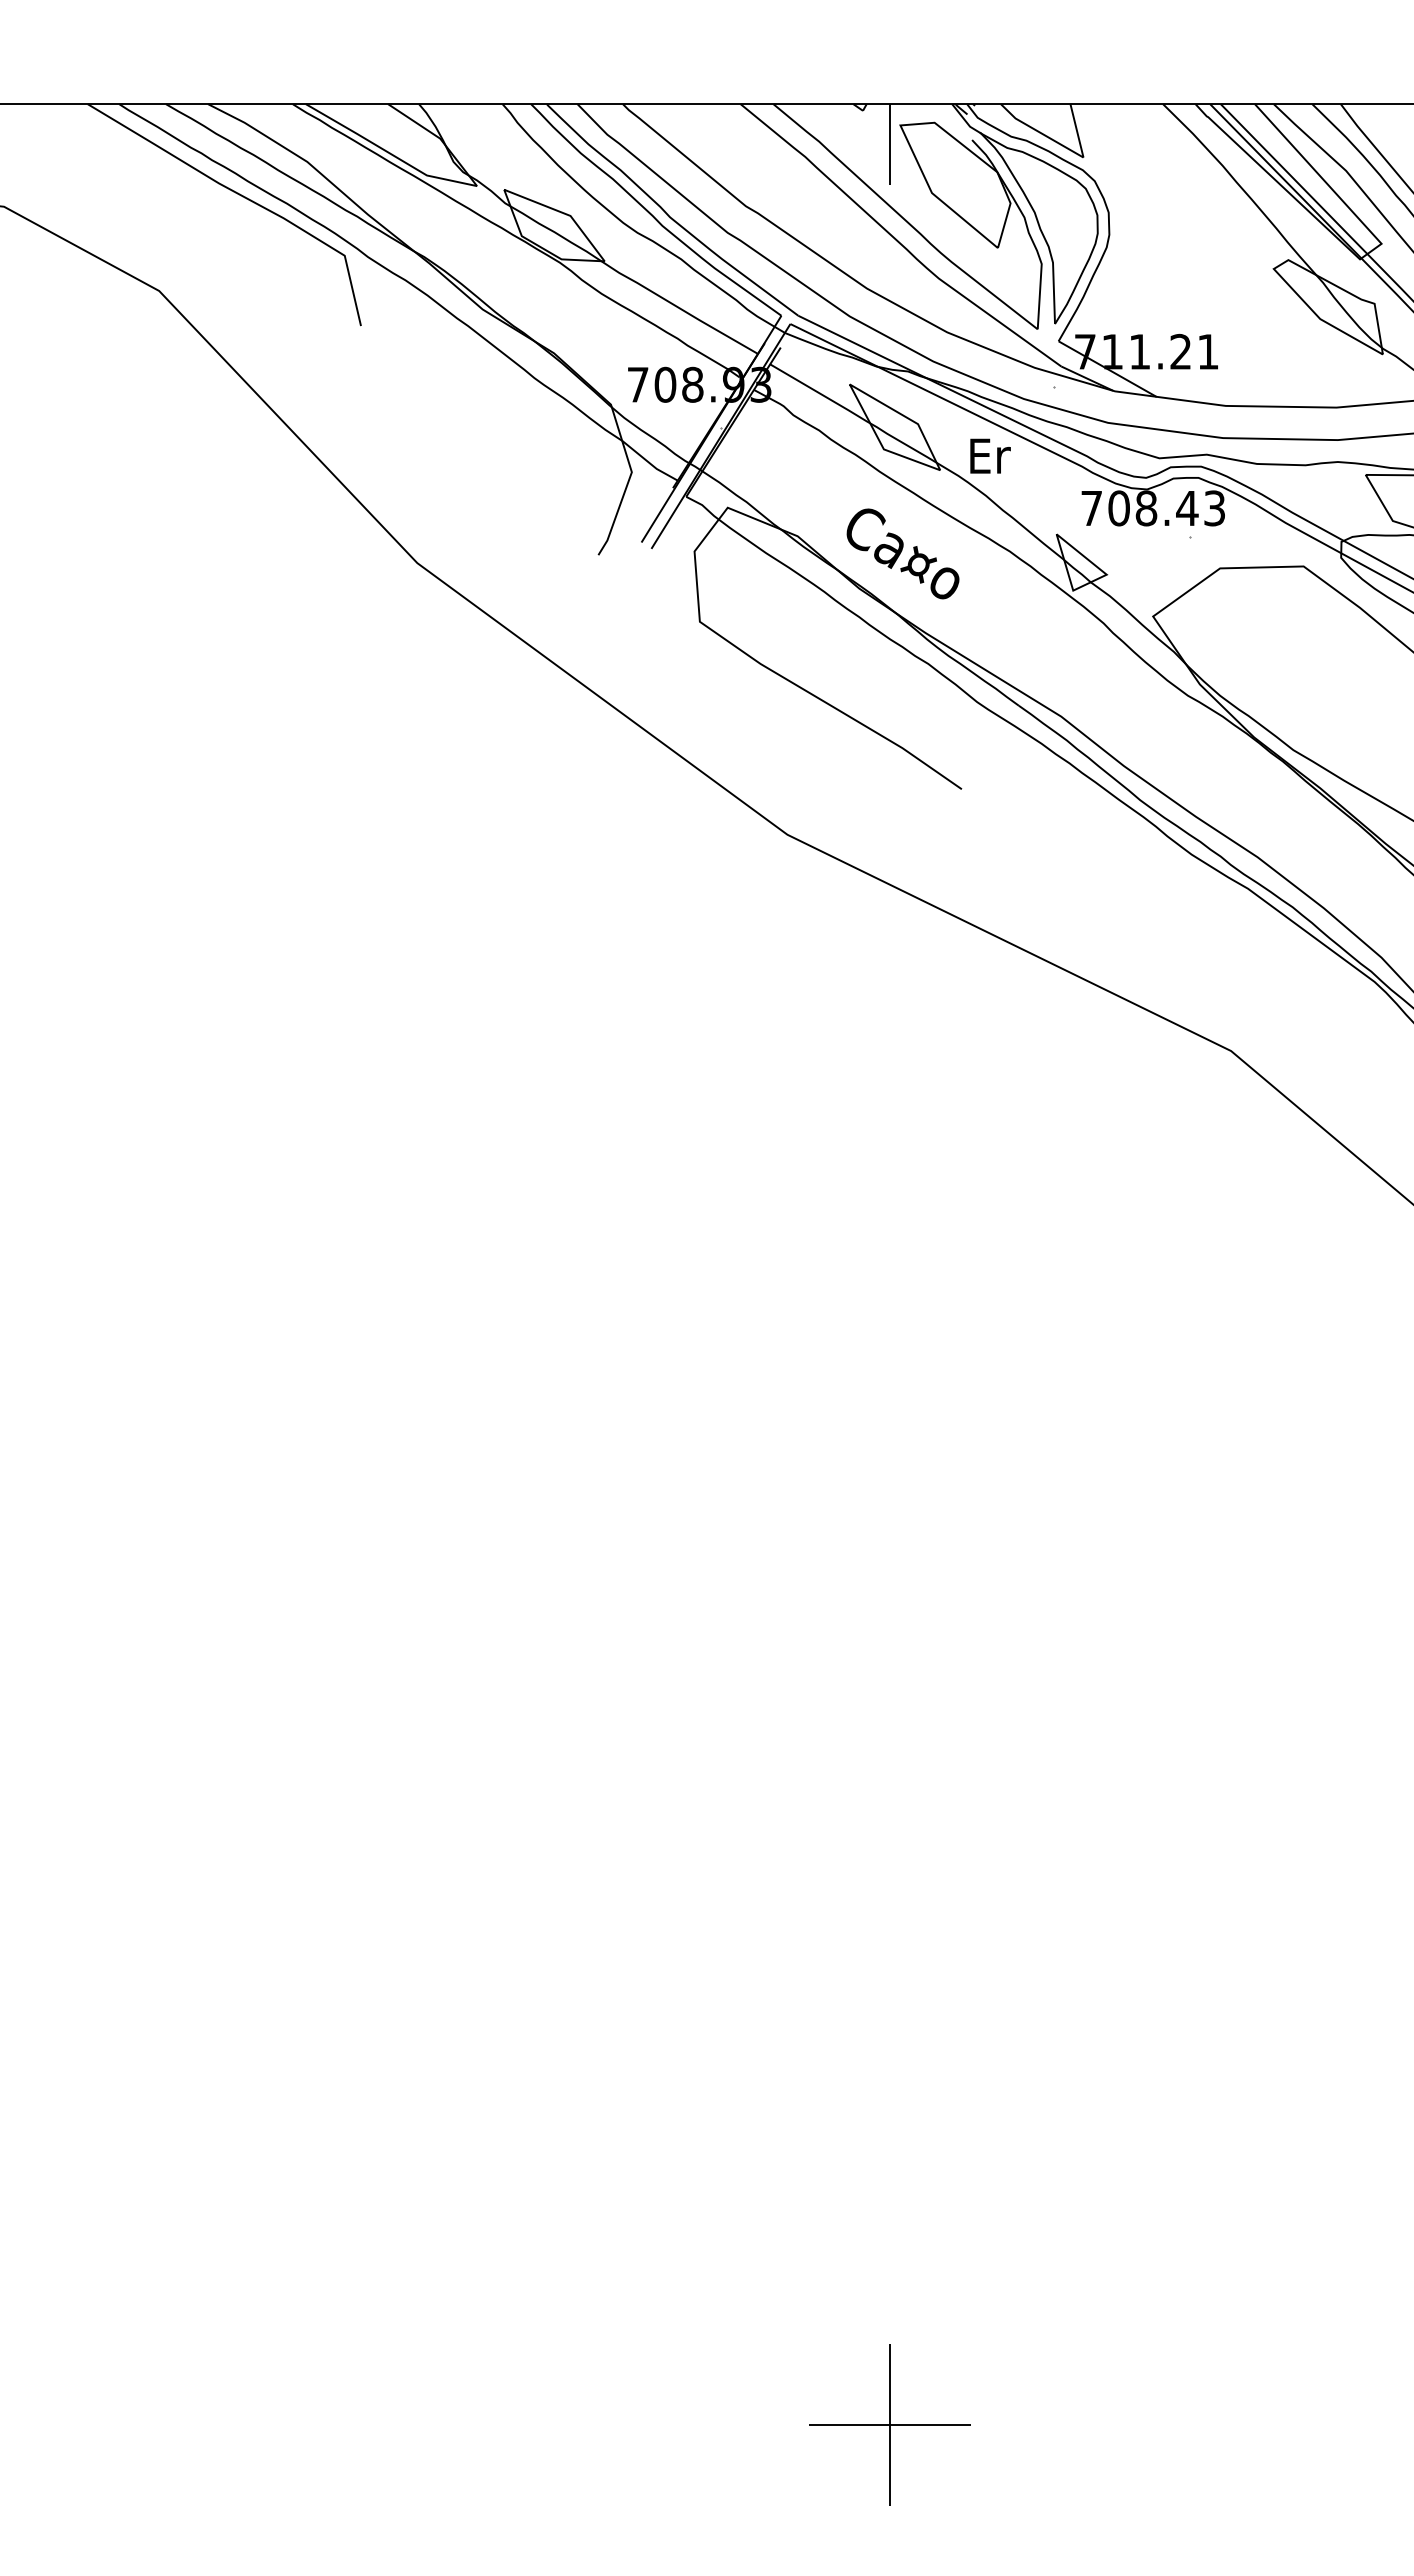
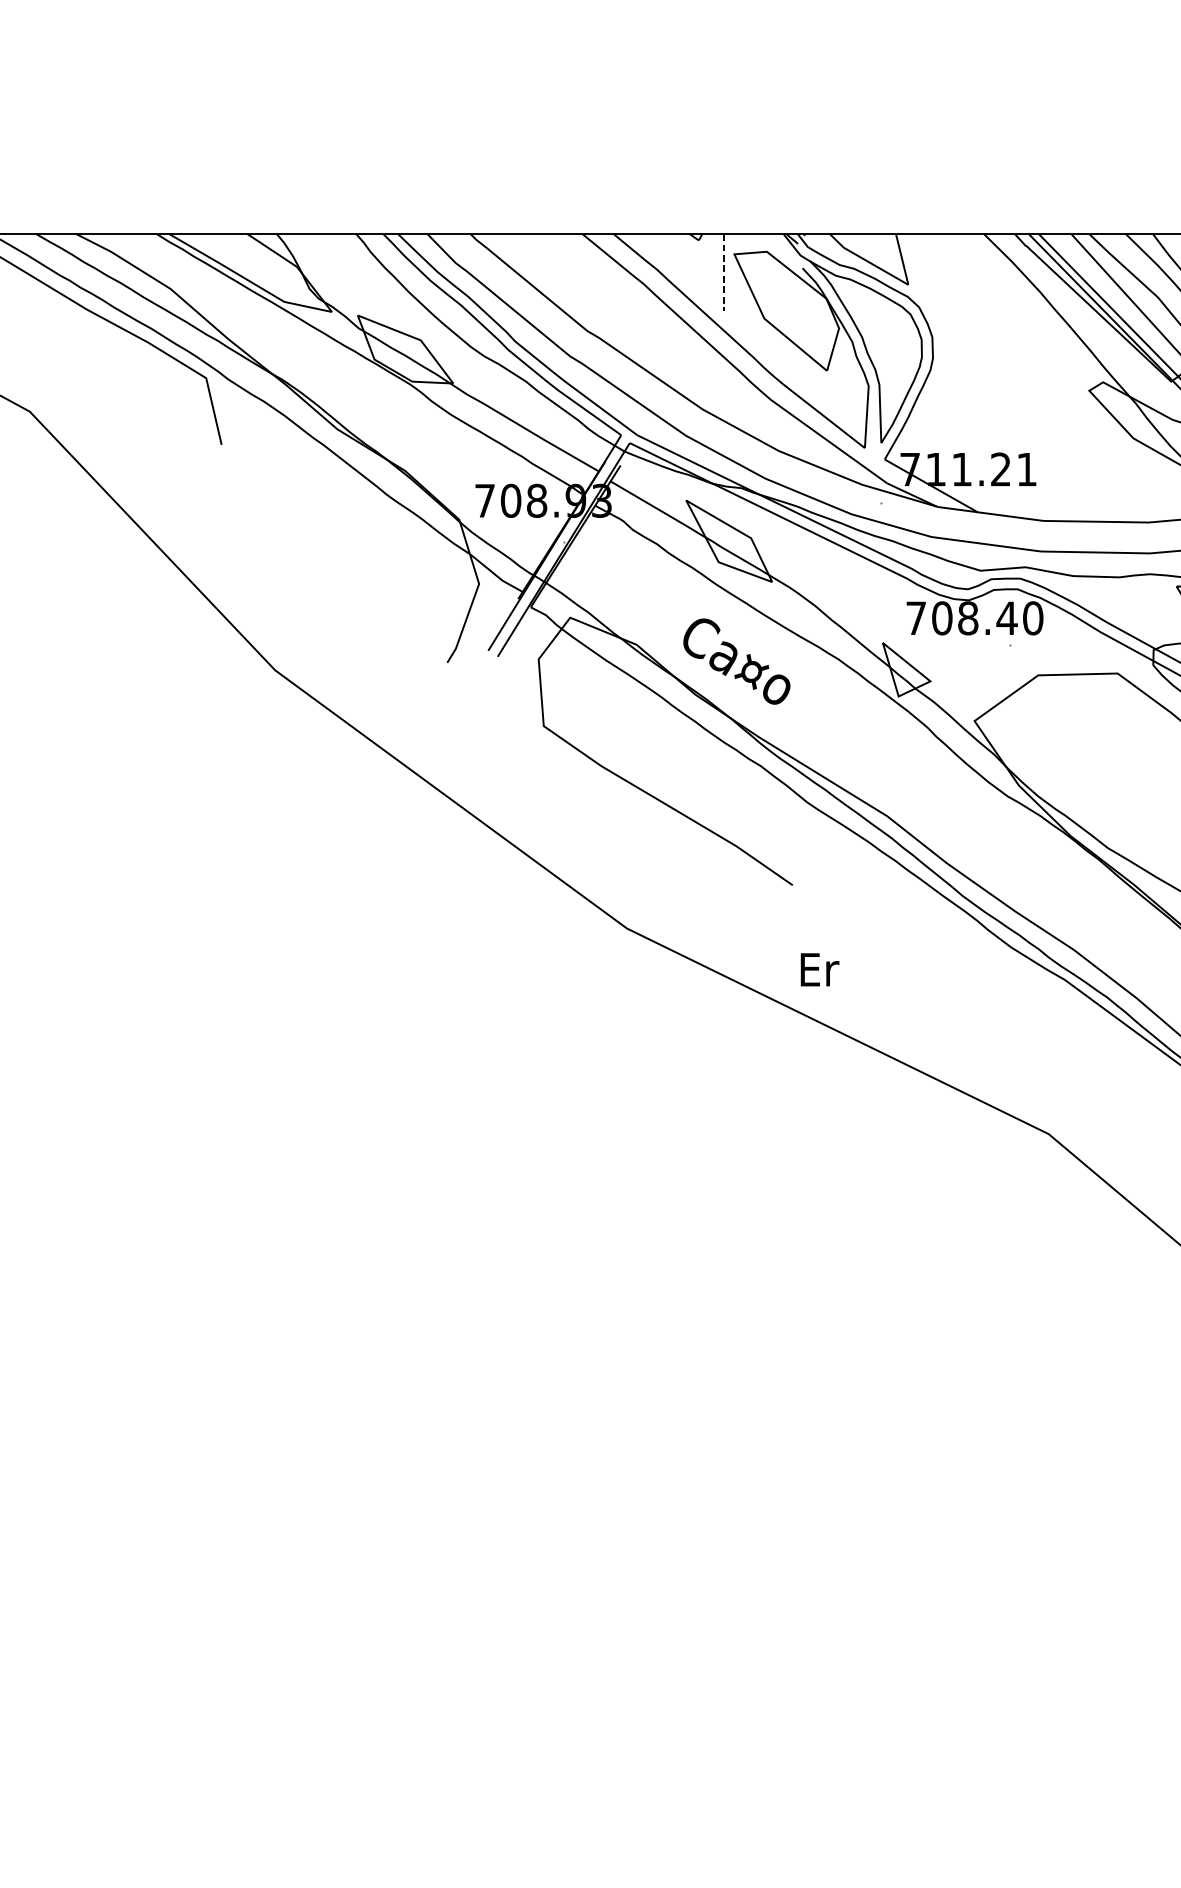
line: (889, 144) -> (724, 272), solid -> dashed
text: (990, 455) -> (820, 969), moved
text: (1214, 508) -> (1032, 618), 708.43 -> 708.40

